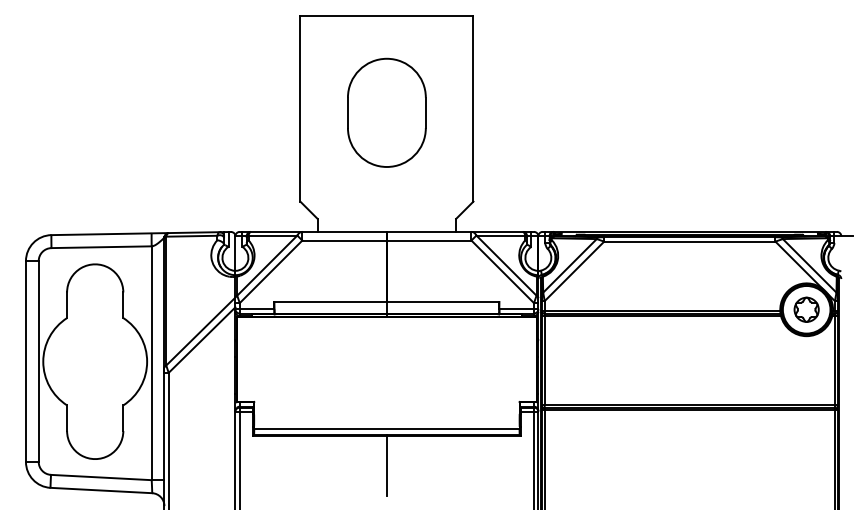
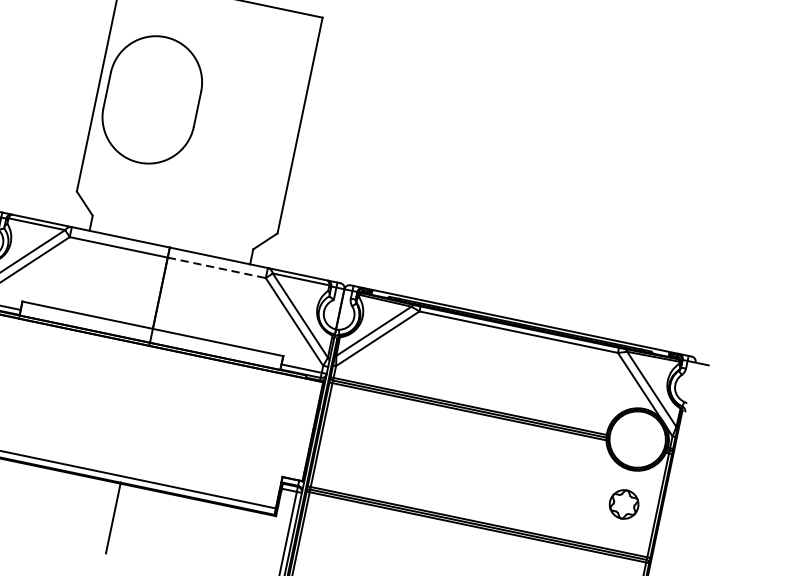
part: (386, 112) -> (151, 99), moved
line: (429, 240) -> (217, 267), solid -> dashed
part: (806, 309) -> (623, 504), moved

